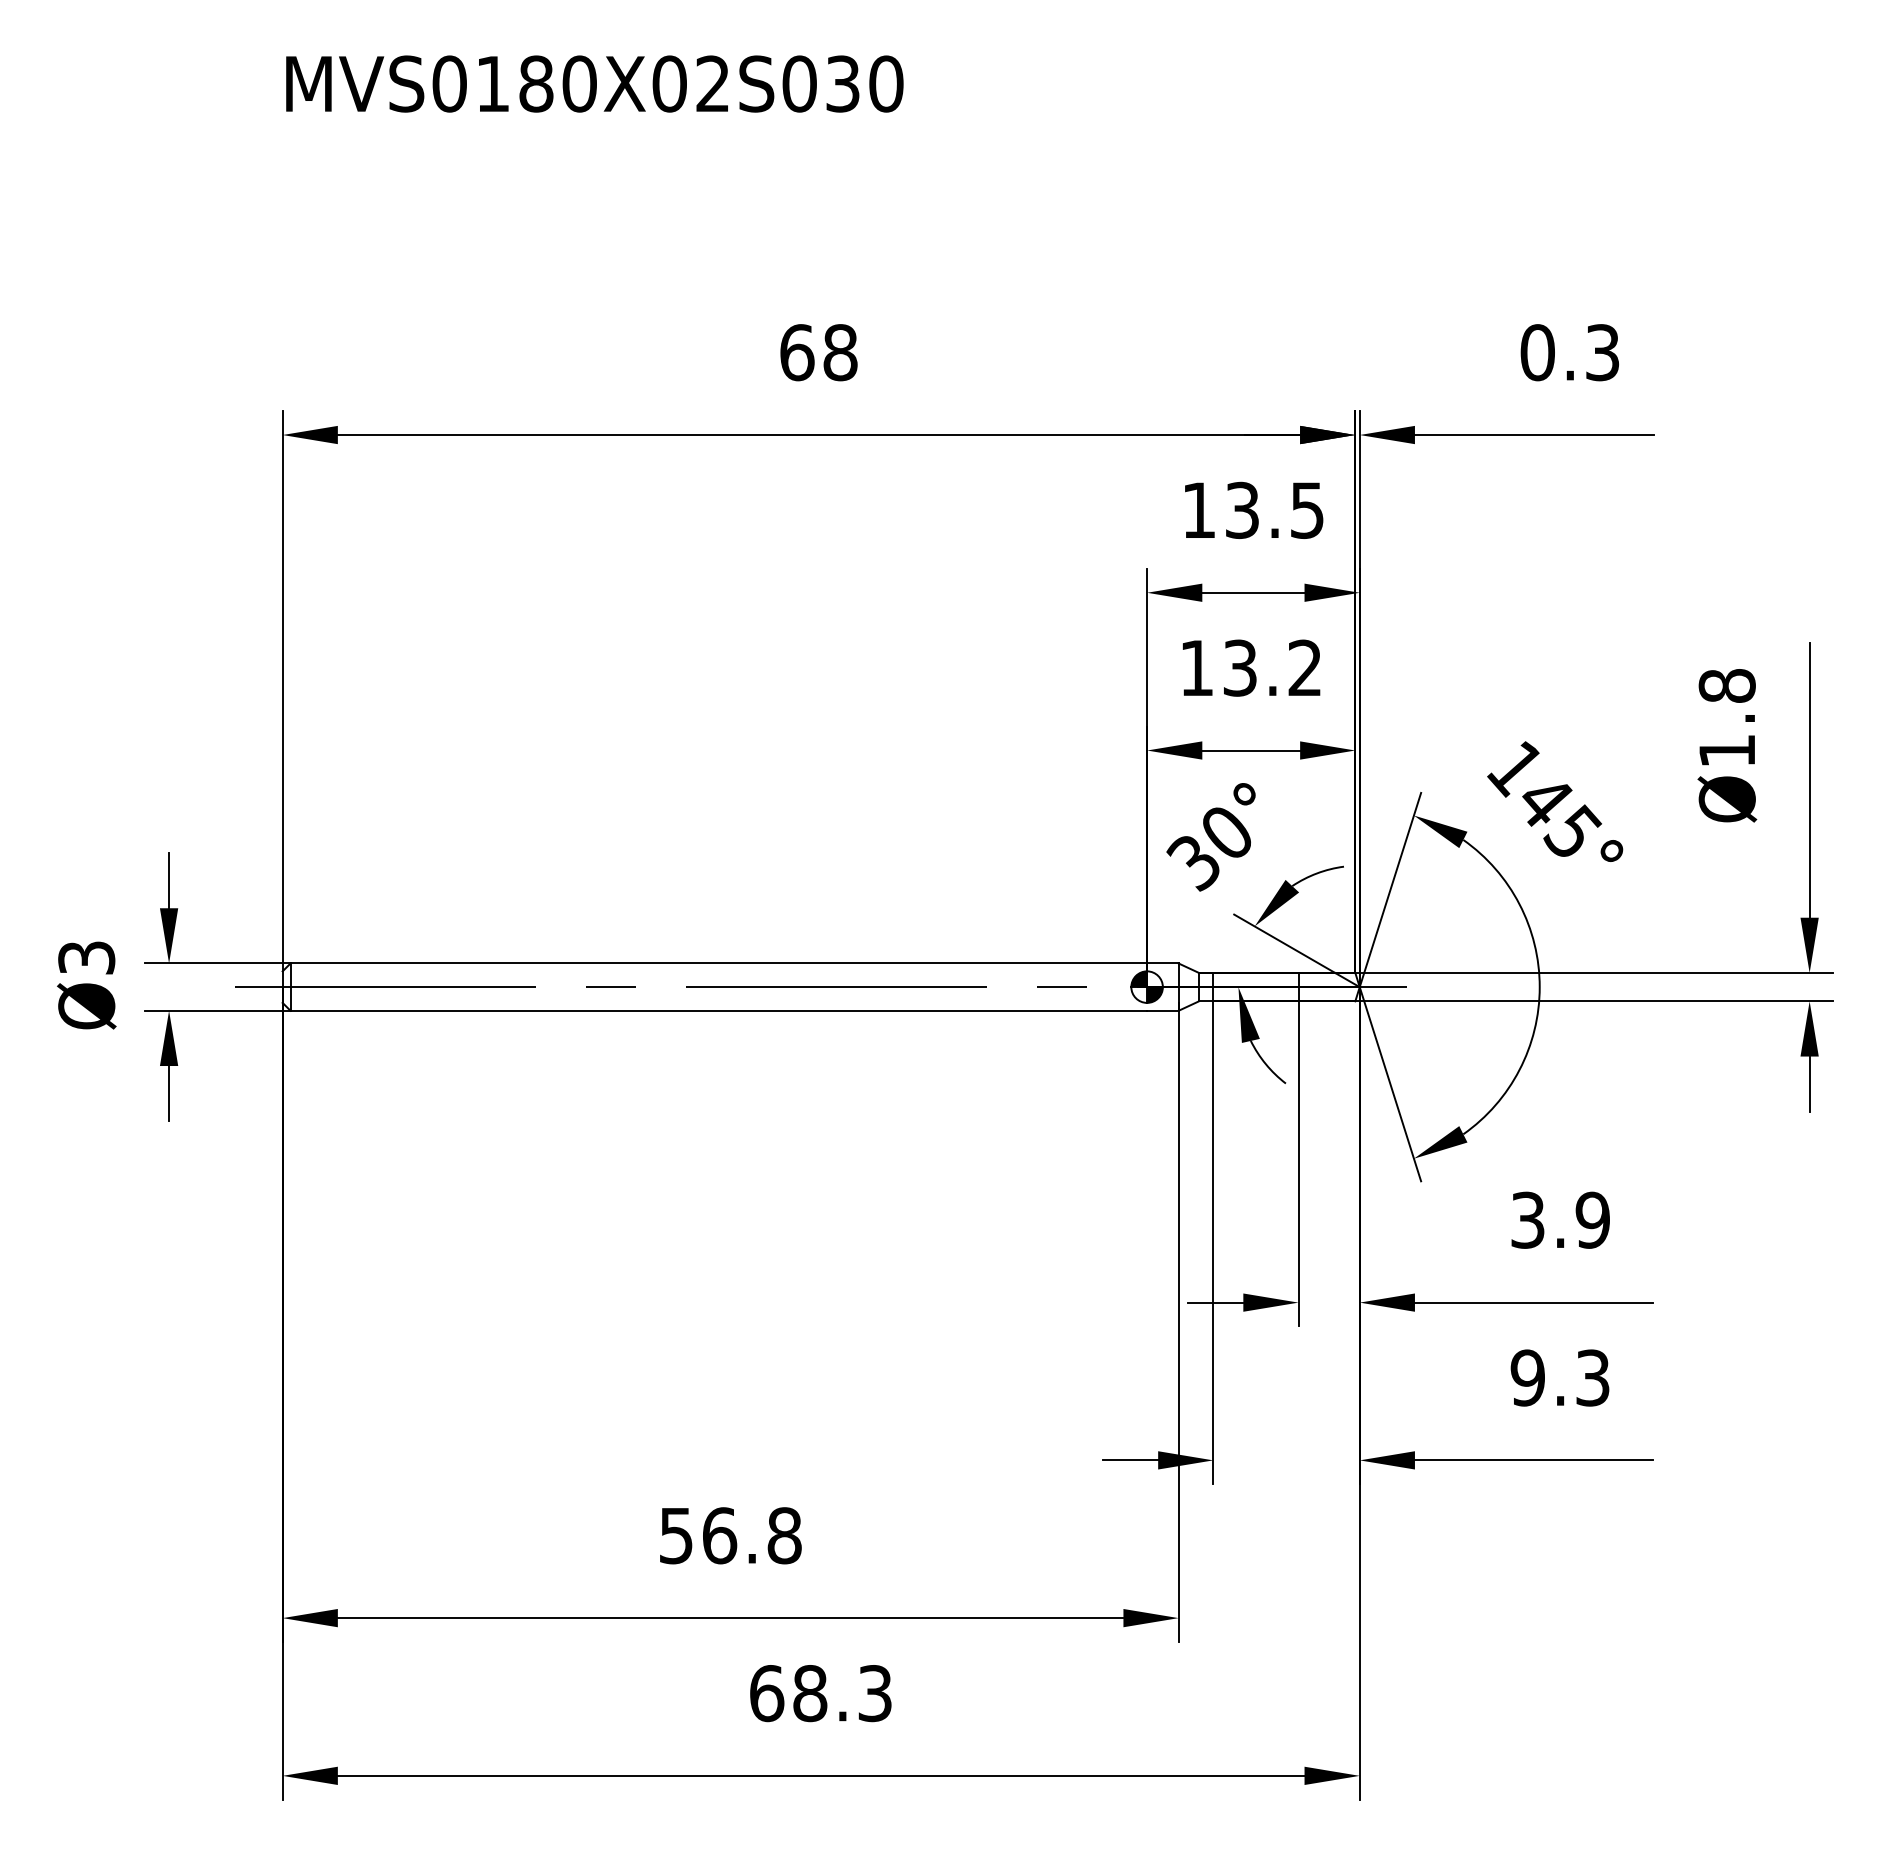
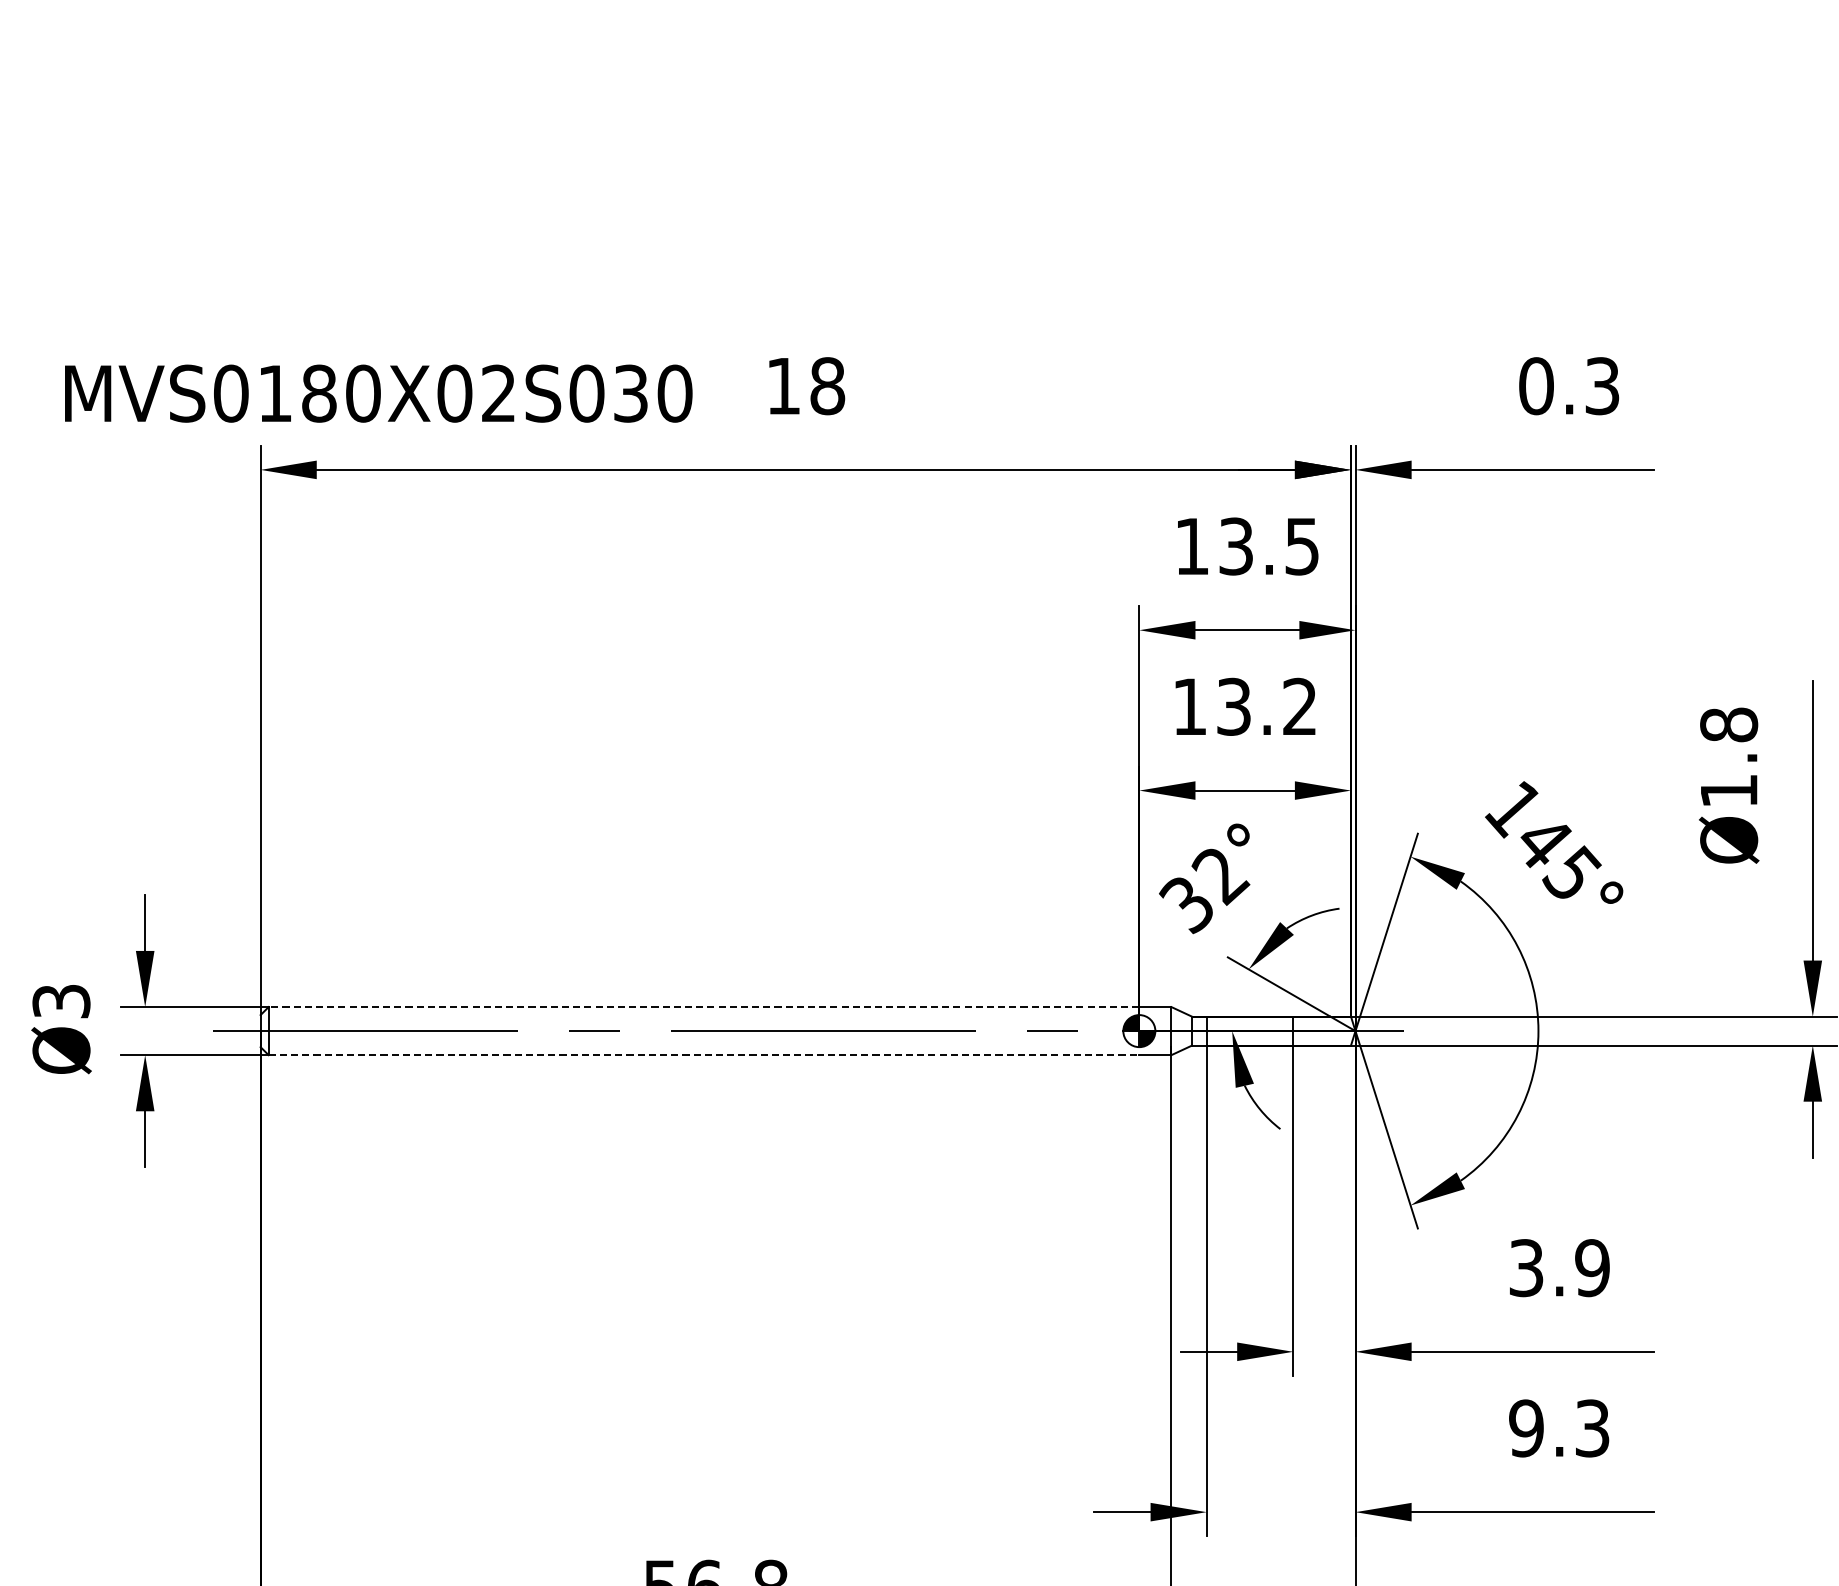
text: (594, 83) -> (378, 393), moved
text: (797, 352) -> (783, 386), 68 -> 18
text: (1227, 835) -> (1221, 876), 30° -> 32°
line: (718, 963) -> (703, 1007), solid -> dashed
line: (719, 1010) -> (704, 1054), solid -> dashed

